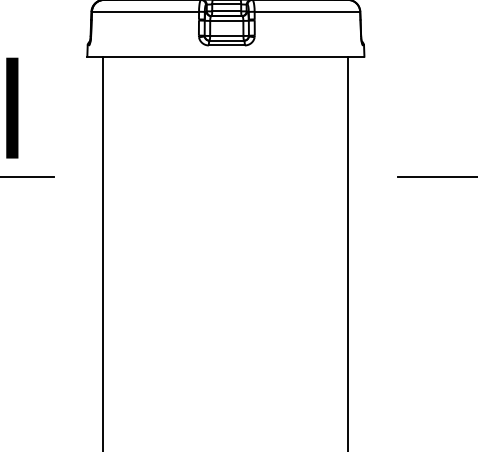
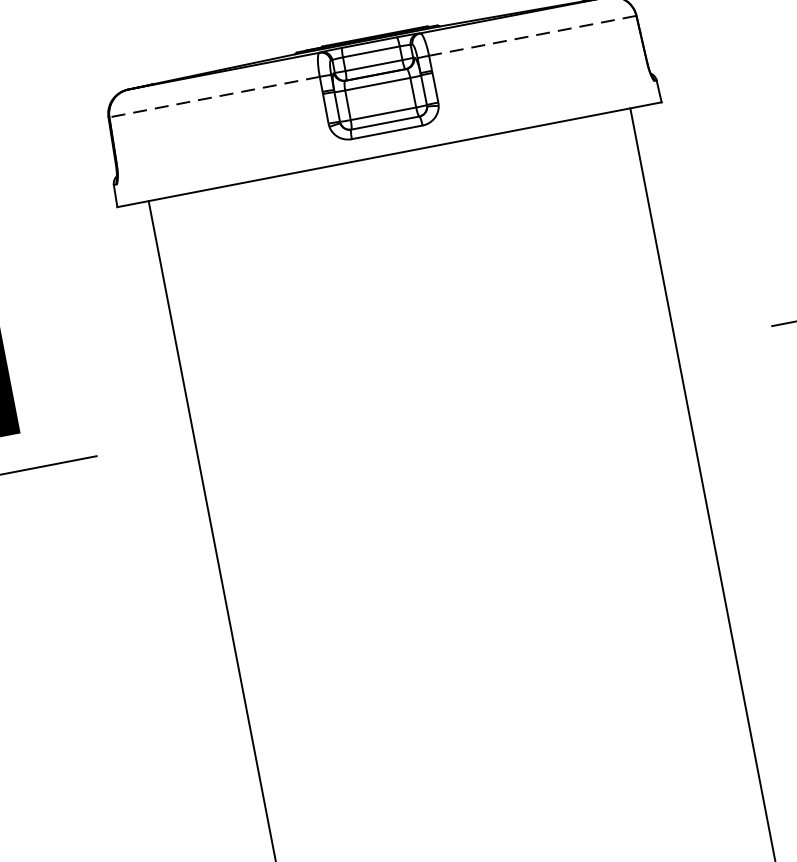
line: (145, 11) -> (214, 96), solid -> dashed
line: (307, 11) -> (532, 35), solid -> dashed

